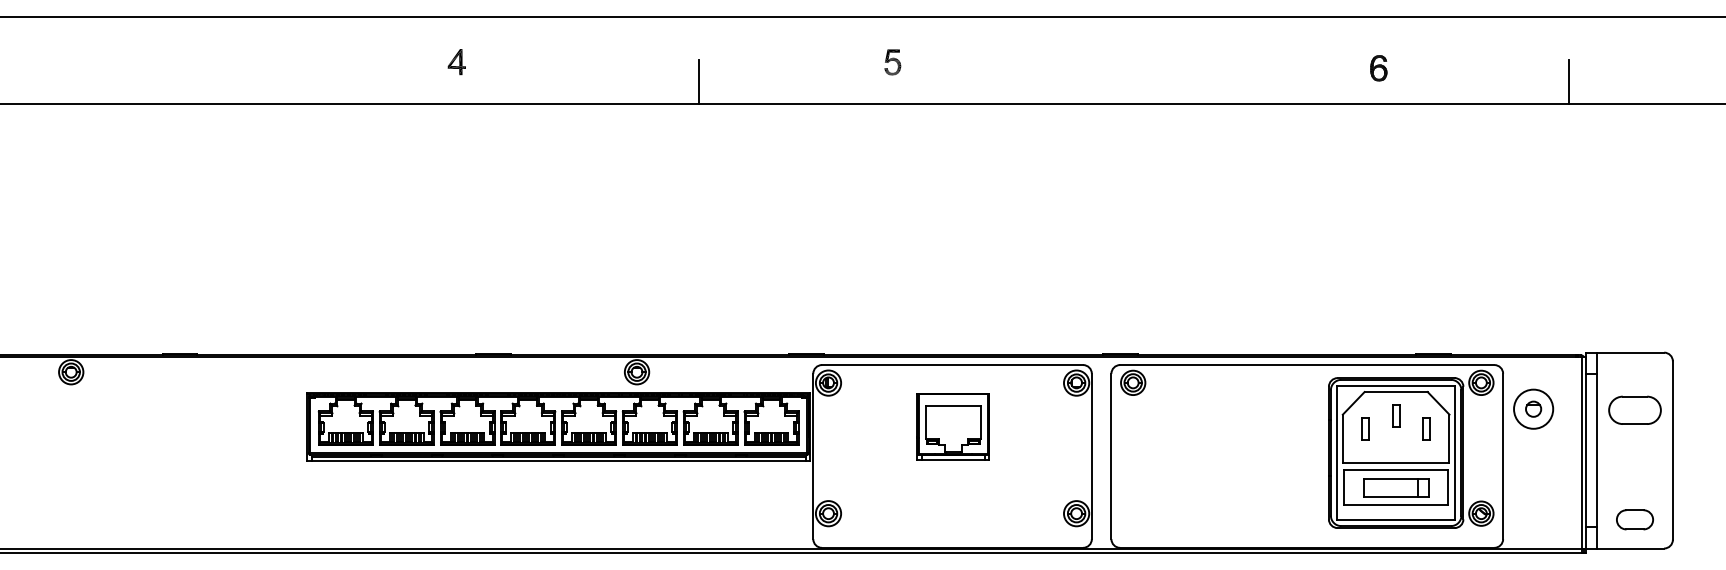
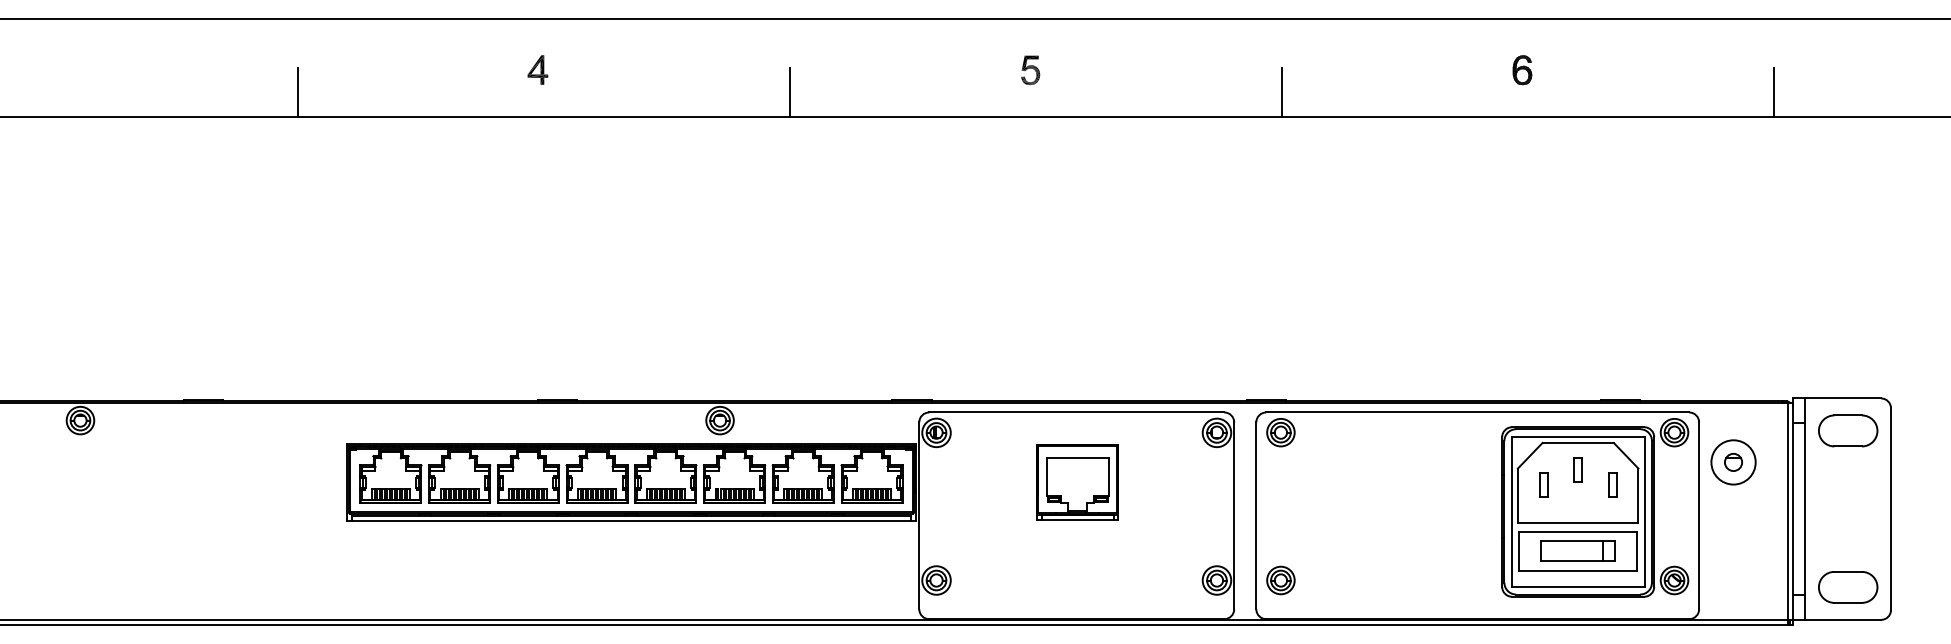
part: (456, 62) -> (537, 70), moved
part: (892, 62) -> (1030, 70), moved
part: (1378, 68) -> (1522, 70), moved
line: (263, 81) -> (297, 91), added
line: (1134, 81) -> (1282, 91), added
part: (1634, 409) -> (1847, 429), moved
part: (1133, 513) -> (1281, 580), added
part: (1634, 519) -> (1847, 587), size x1.43

